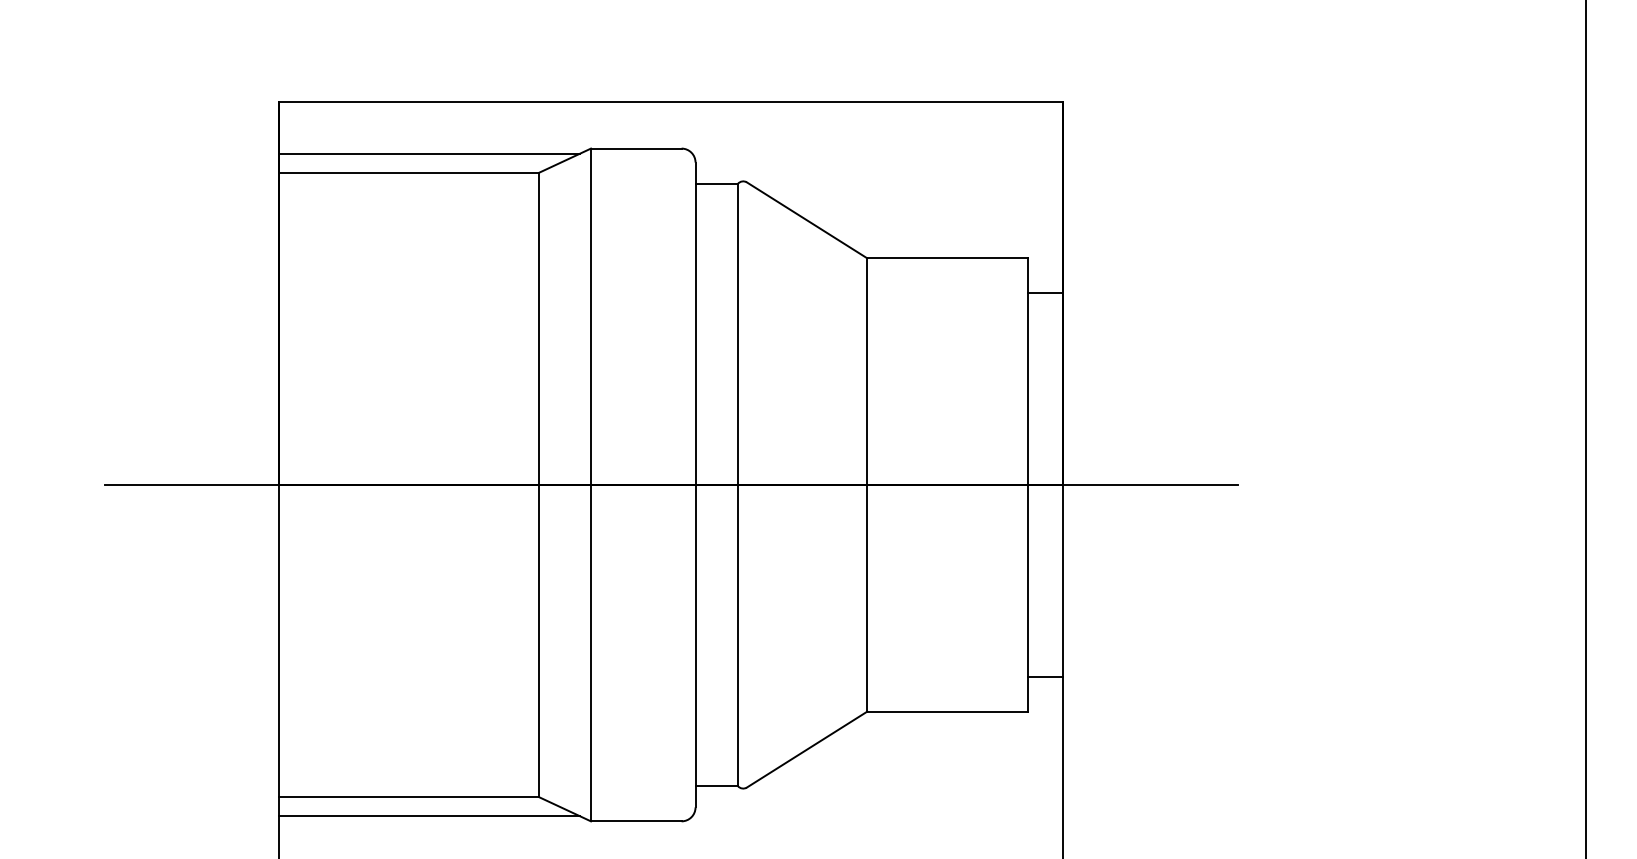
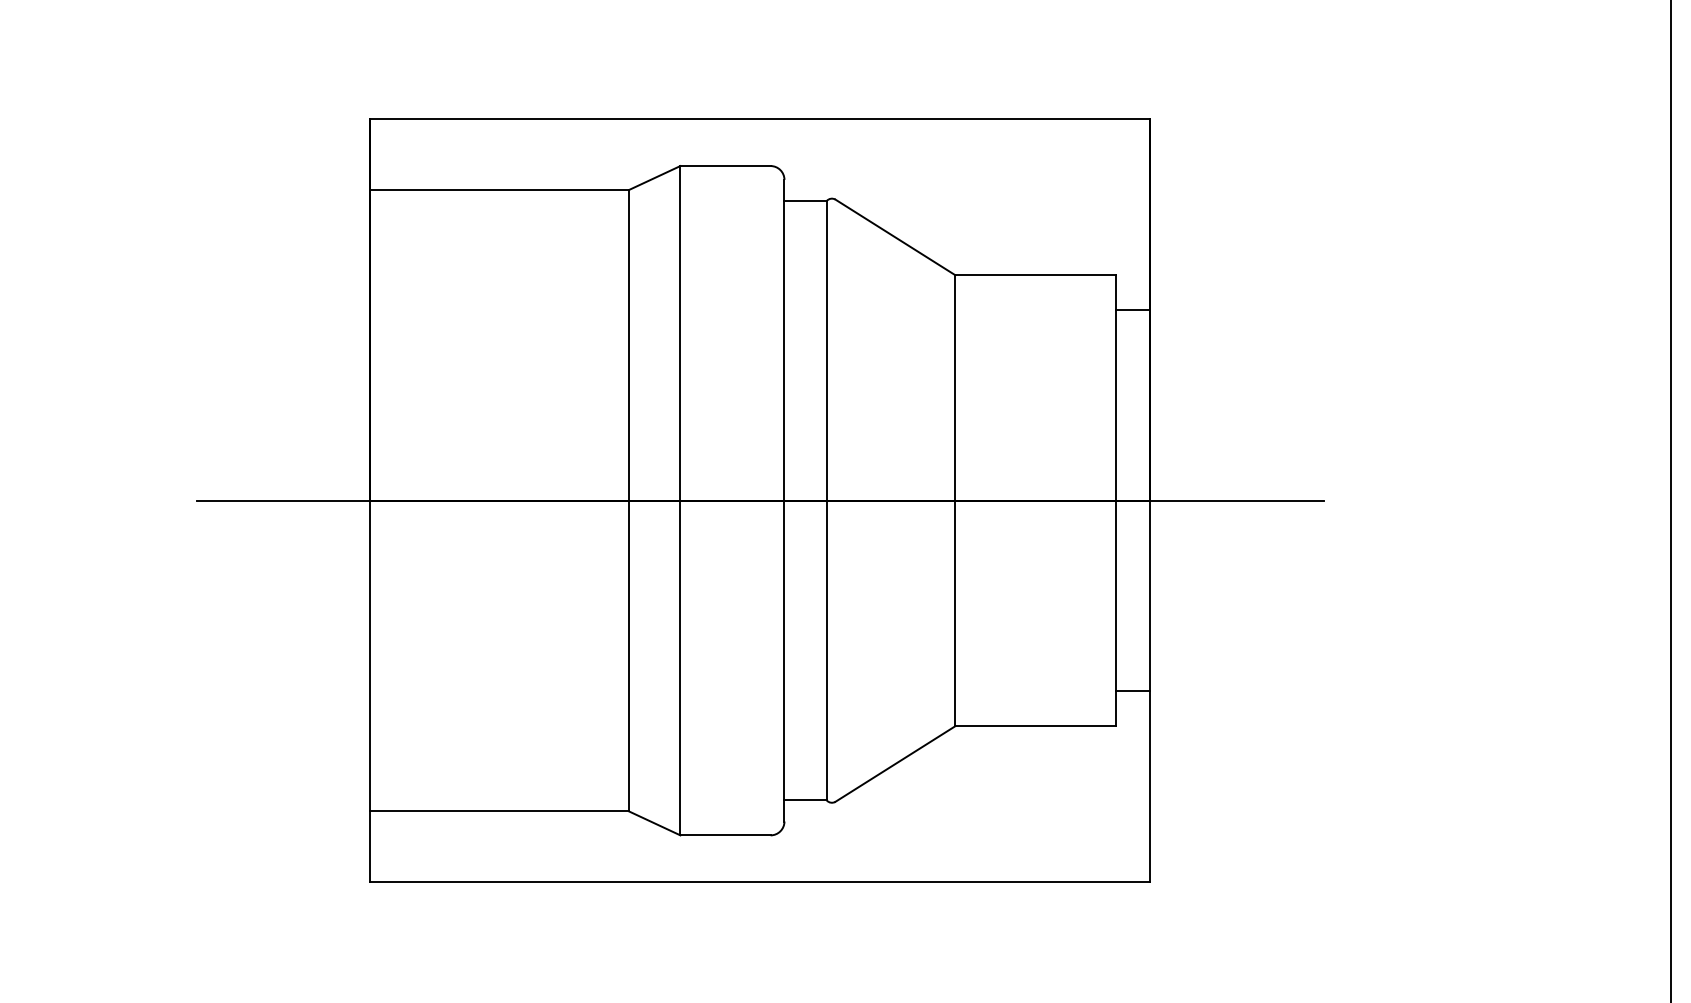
line: (429, 154) -> (519, 171), removed
line: (429, 816) -> (519, 830), removed

